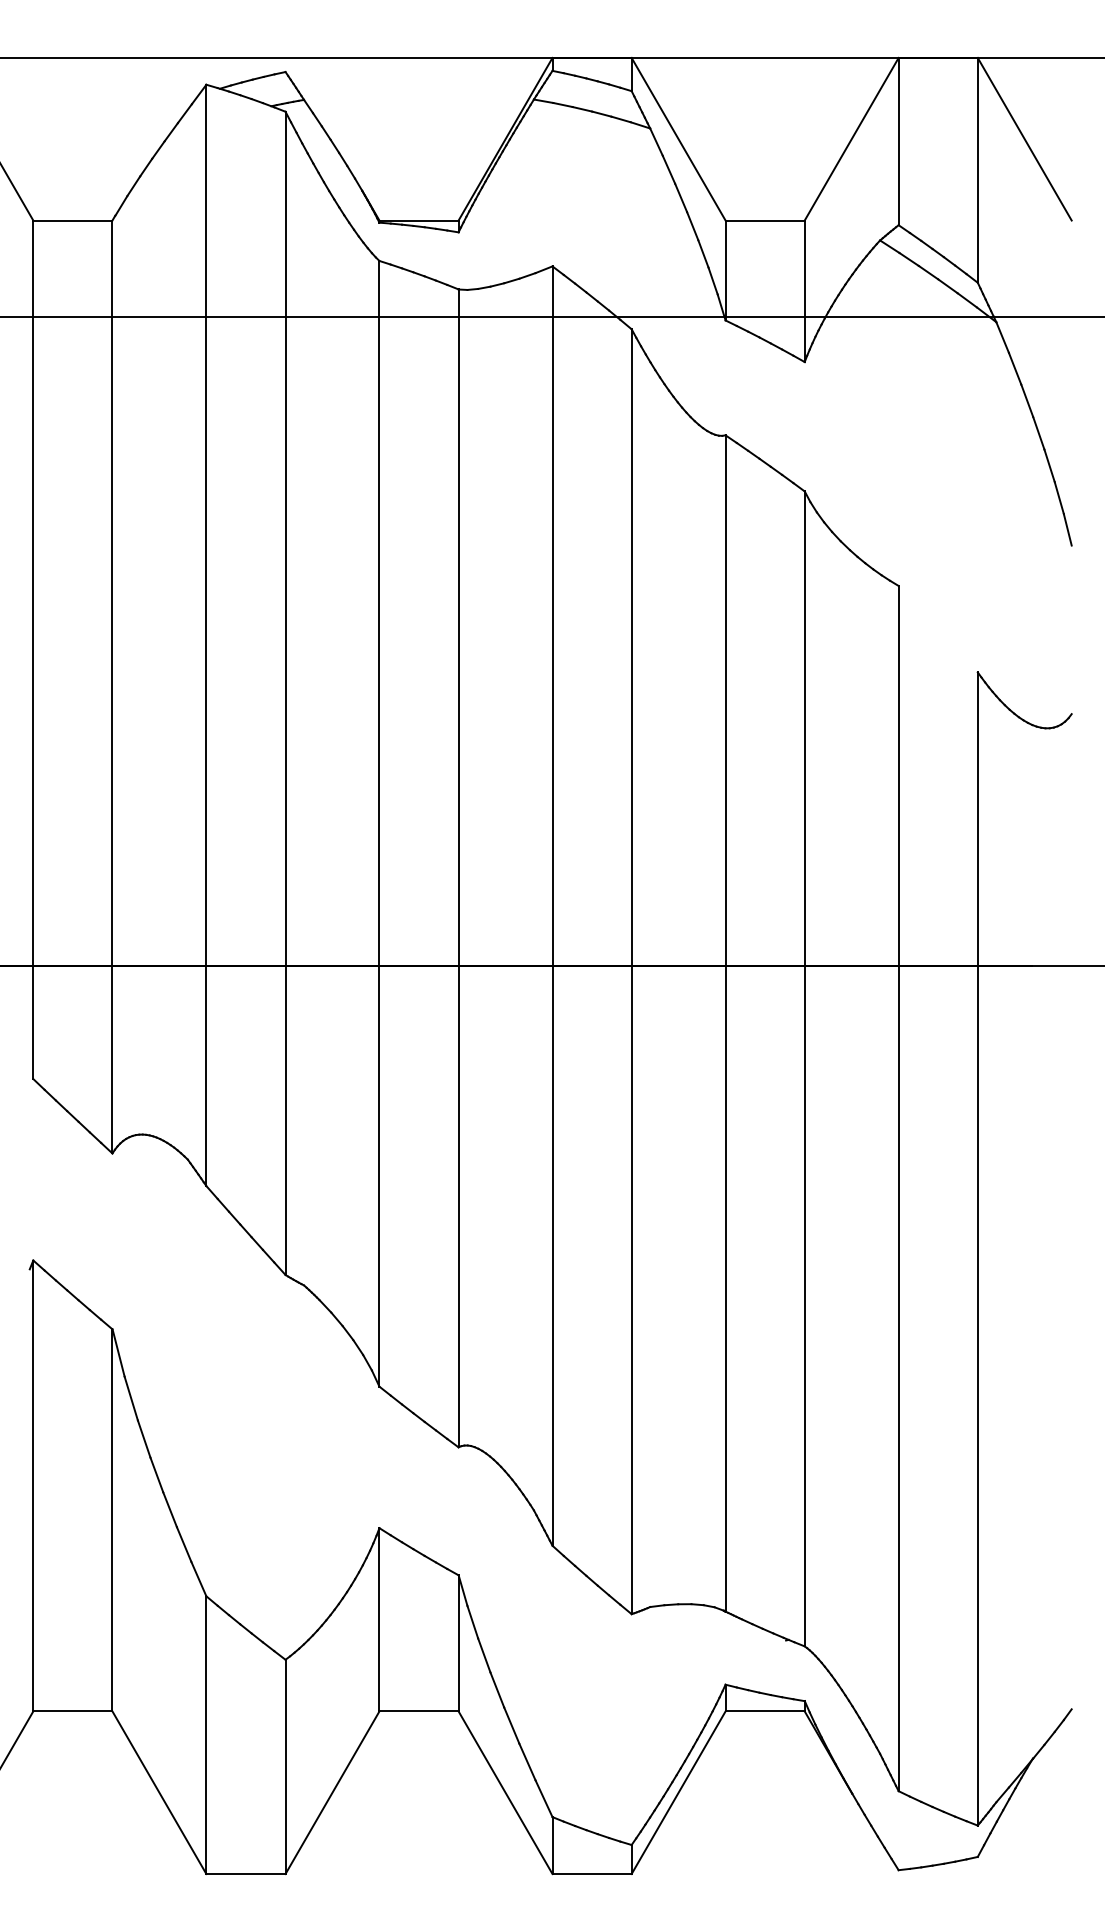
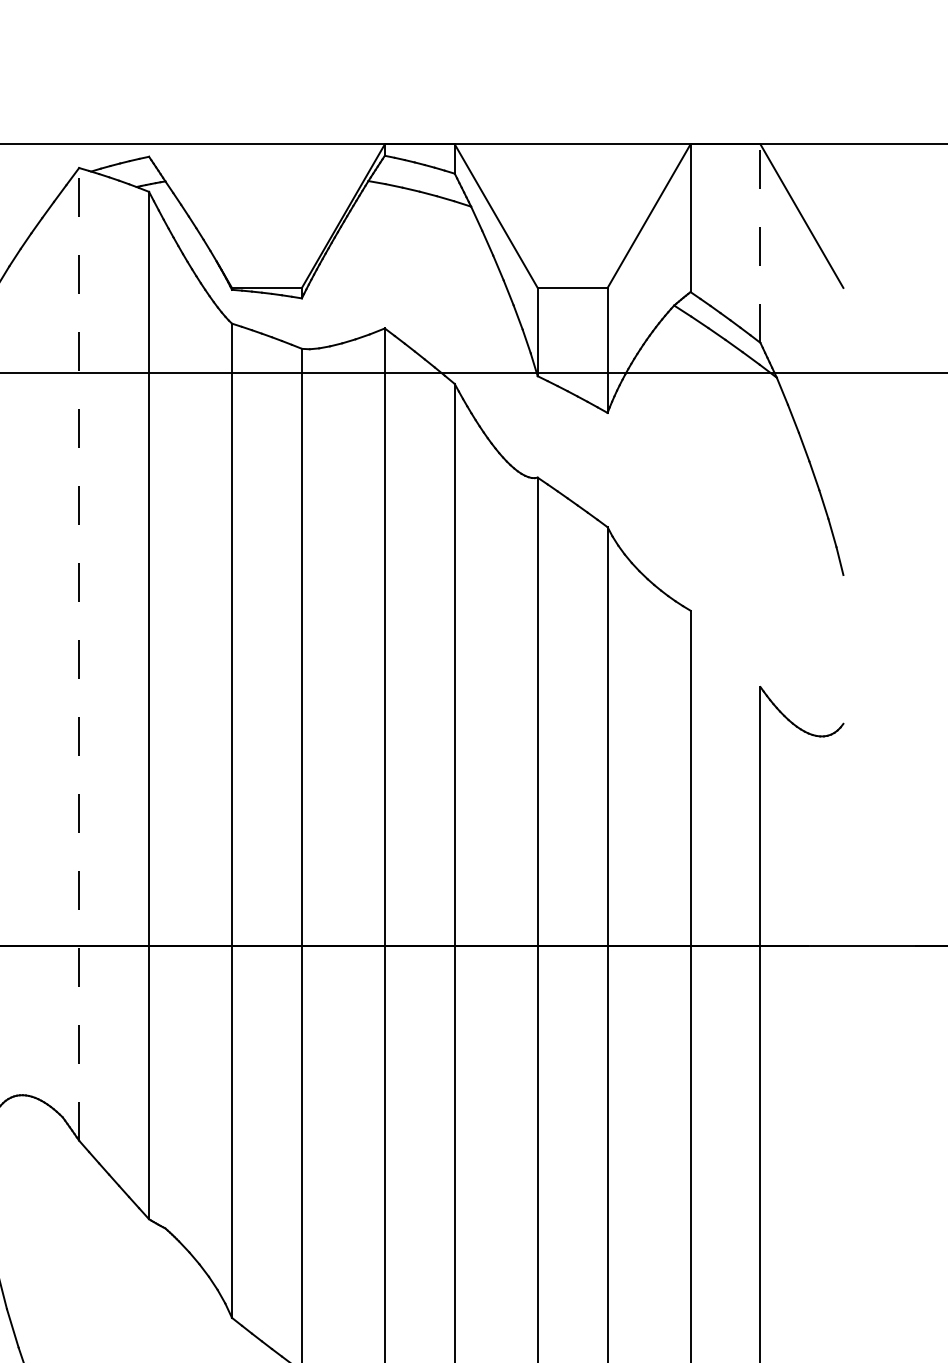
line: (977, 169) -> (760, 242), solid -> dashed
line: (206, 635) -> (79, 654), solid -> dashed

